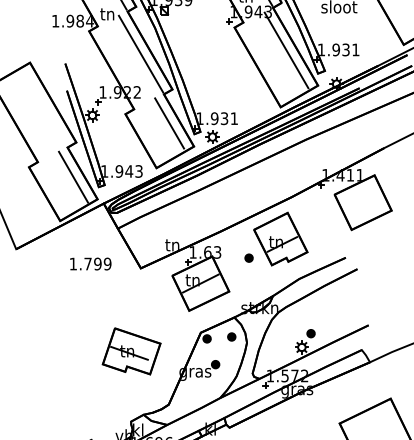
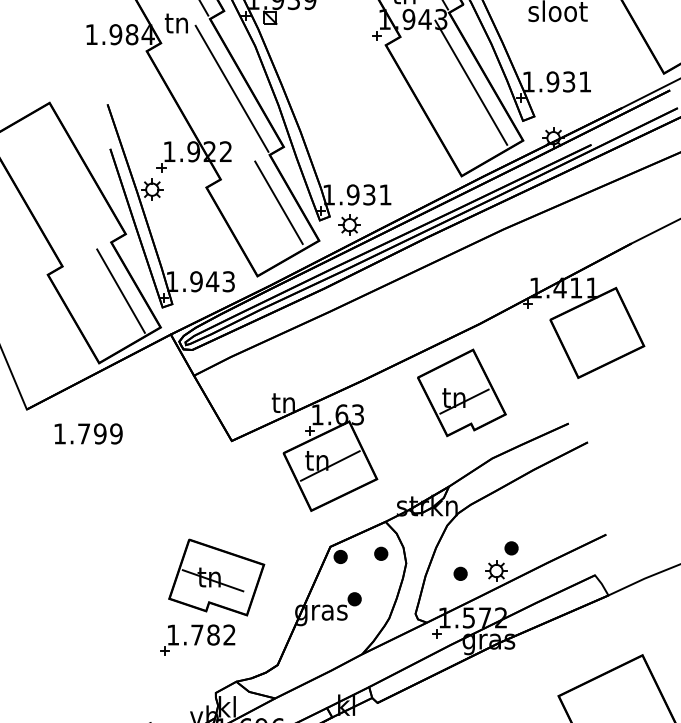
part: (248, 257) -> (459, 572), moved
text: (90, 263) -> (88, 433), moved
part: (119, 389) -> (196, 640), added

